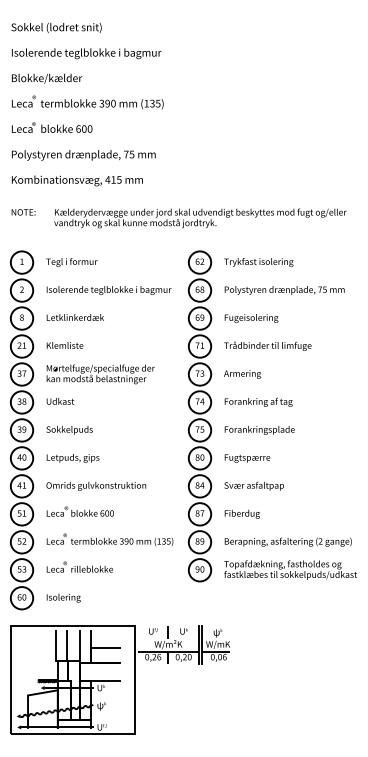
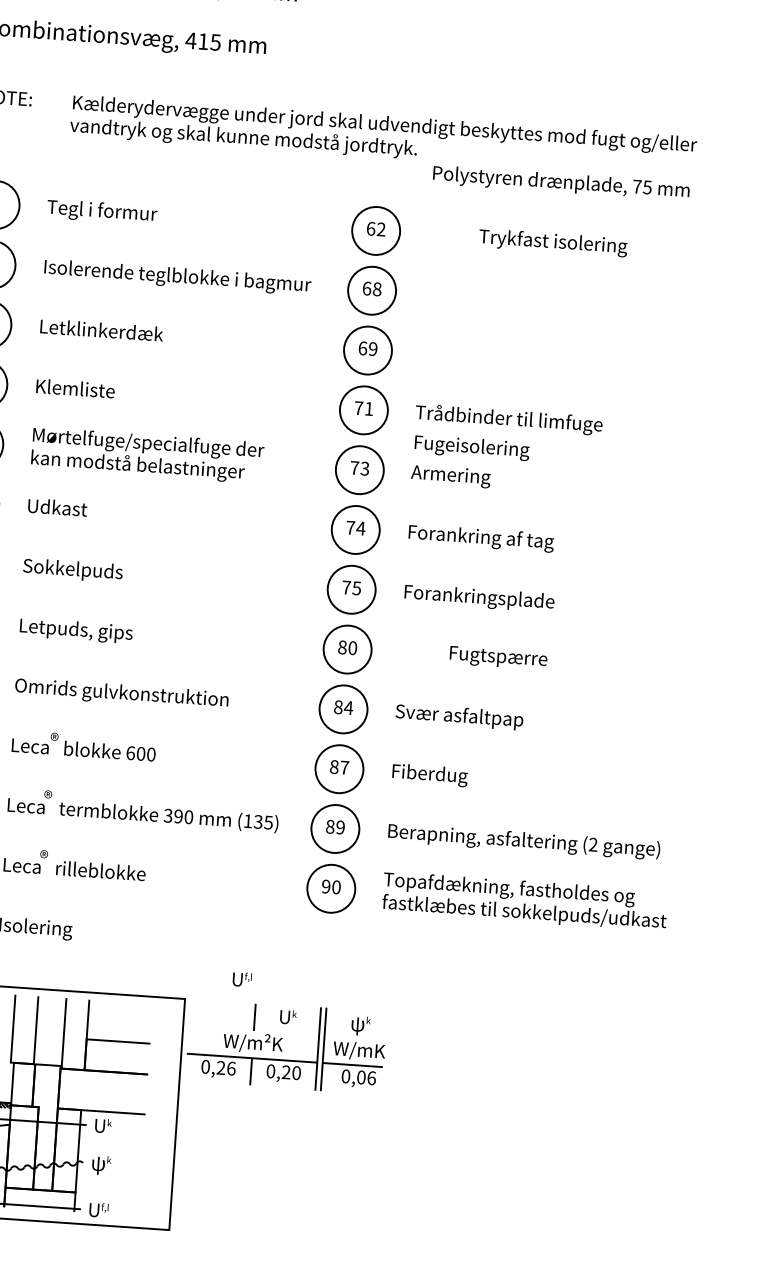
text: (258, 262) -> (552, 242), moved
text: (284, 290) -> (560, 183), moved
text: (251, 318) -> (471, 447), moved
text: (247, 458) -> (498, 657), moved
text: (153, 631) -> (242, 979), moved

